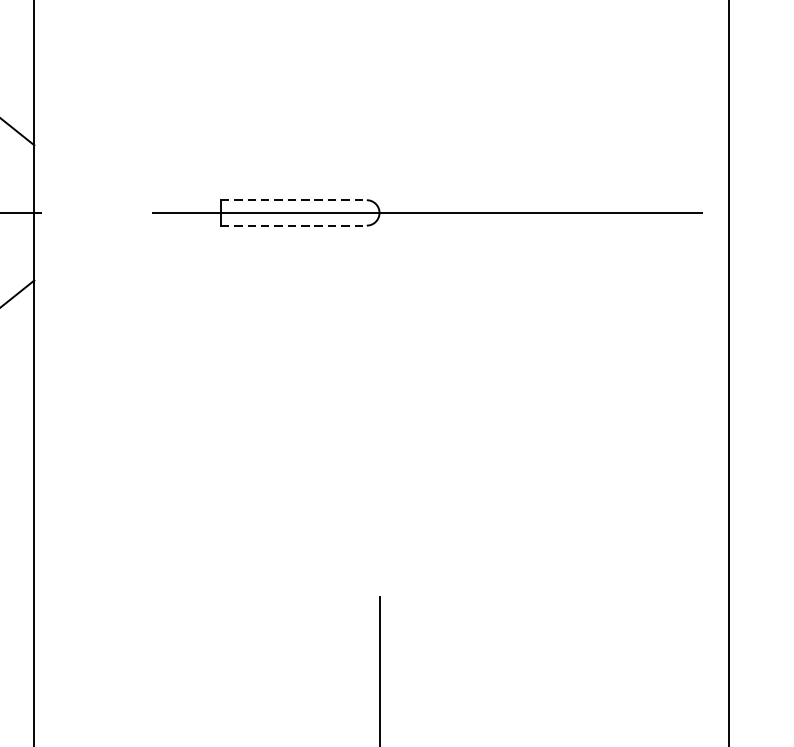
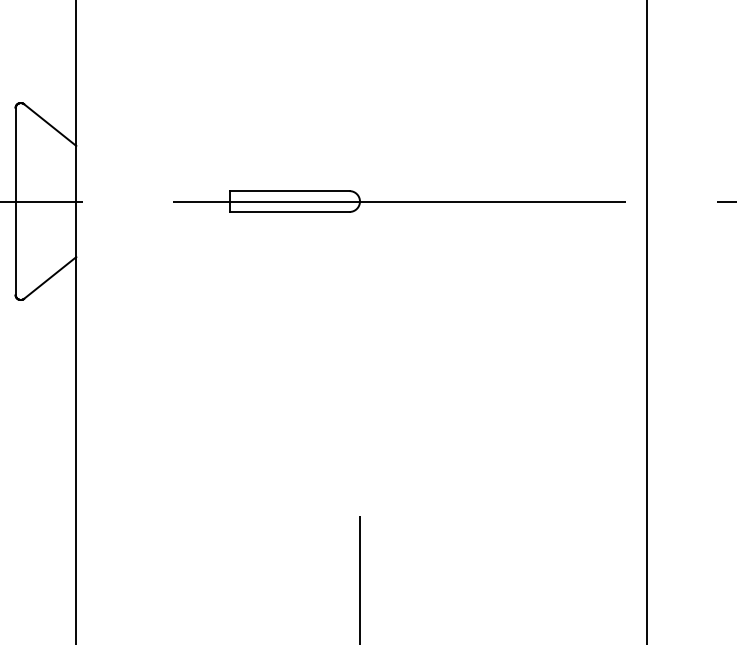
line: (294, 200) -> (290, 191), dashed -> solid
line: (294, 225) -> (290, 211), dashed -> solid

